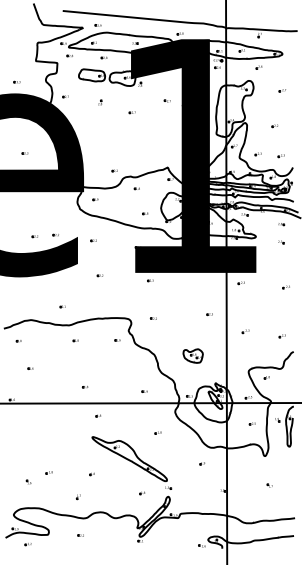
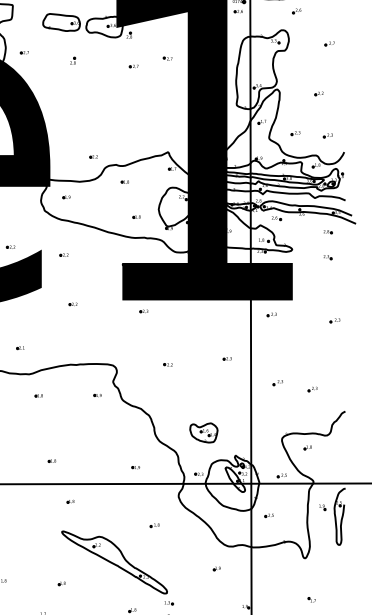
part: (131, 112) -> (132, 66), moved
part: (152, 318) -> (166, 364), moved
part: (281, 336) -> (311, 389), moved
part: (192, 355) -> (202, 432), moved
part: (251, 423) -> (267, 515), moved

